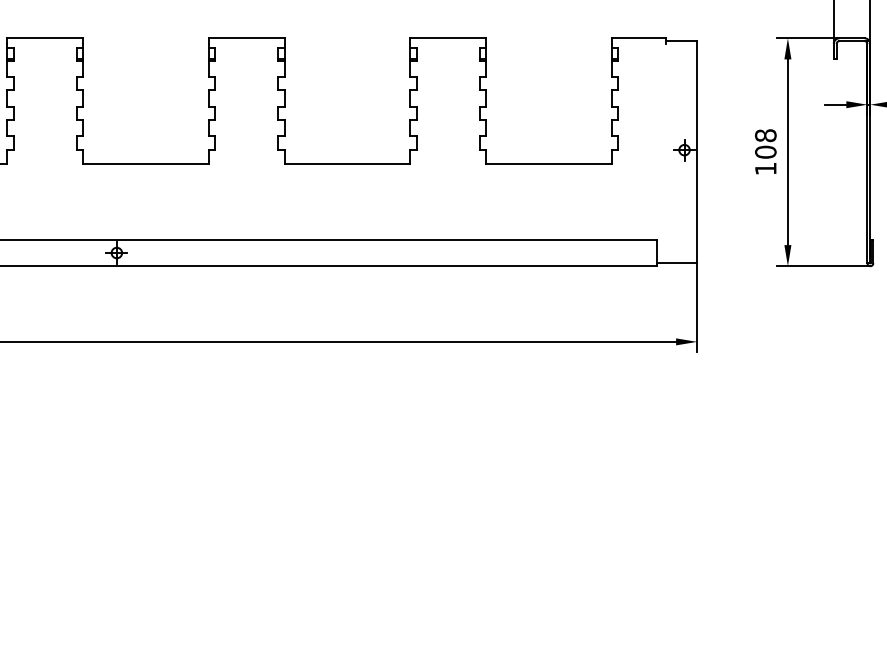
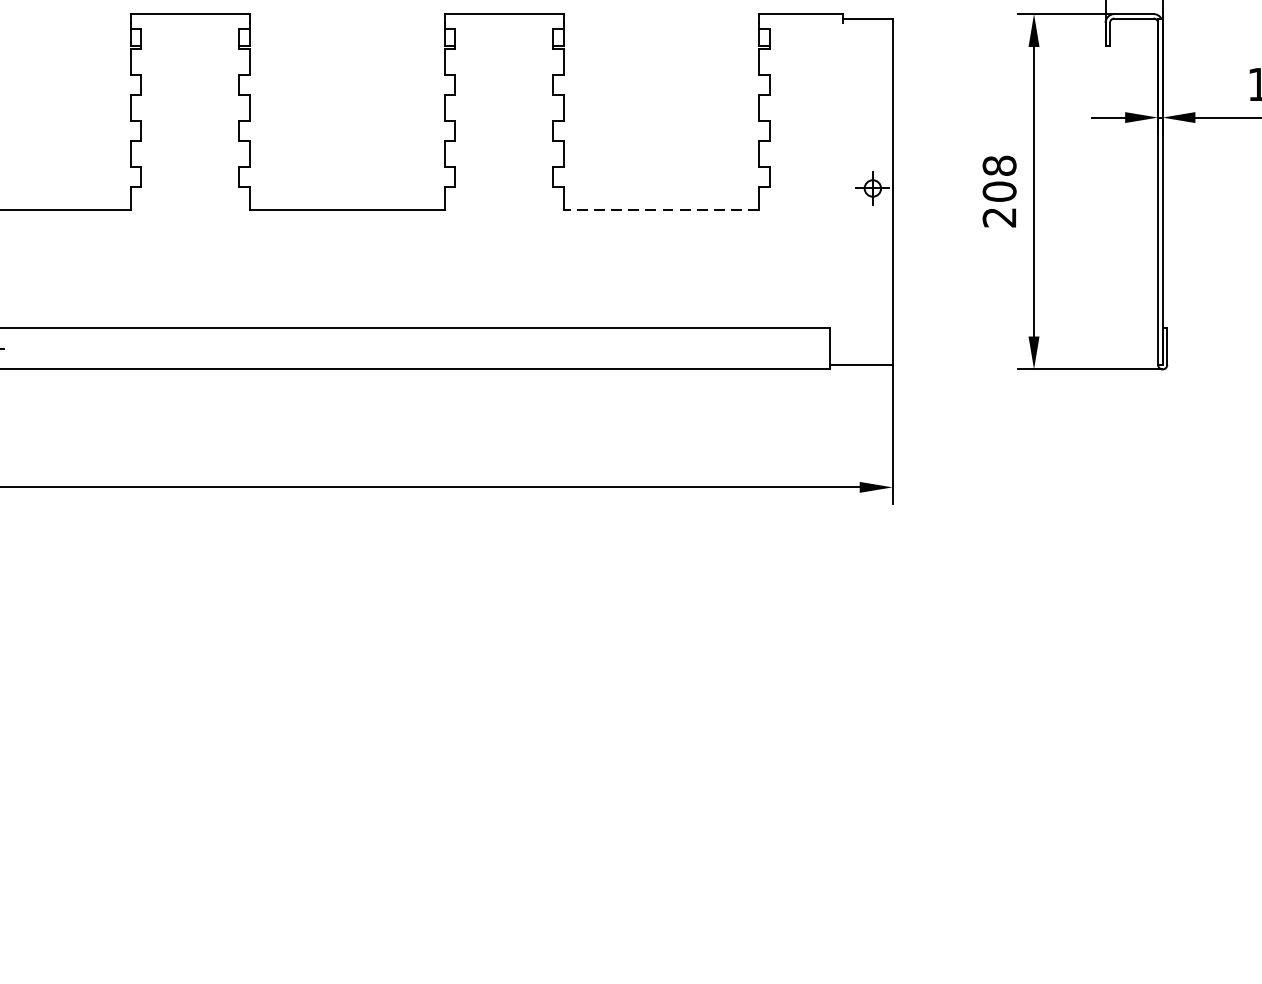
line: (548, 163) -> (660, 209), solid -> dashed
text: (765, 169) -> (999, 218), 108 -> 208

